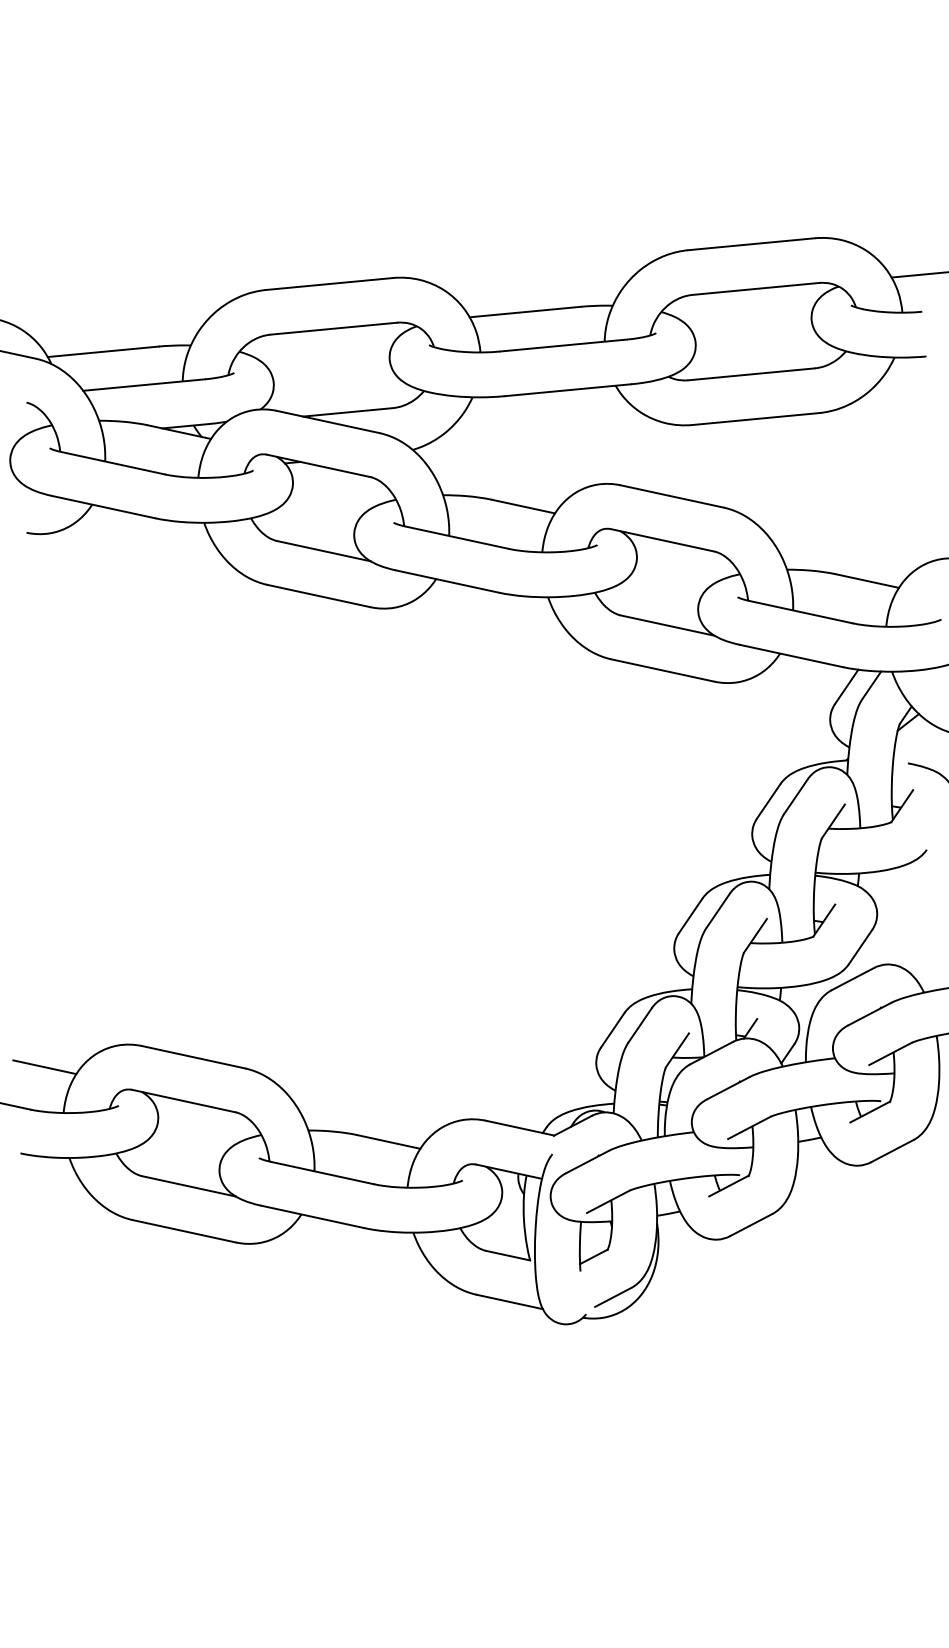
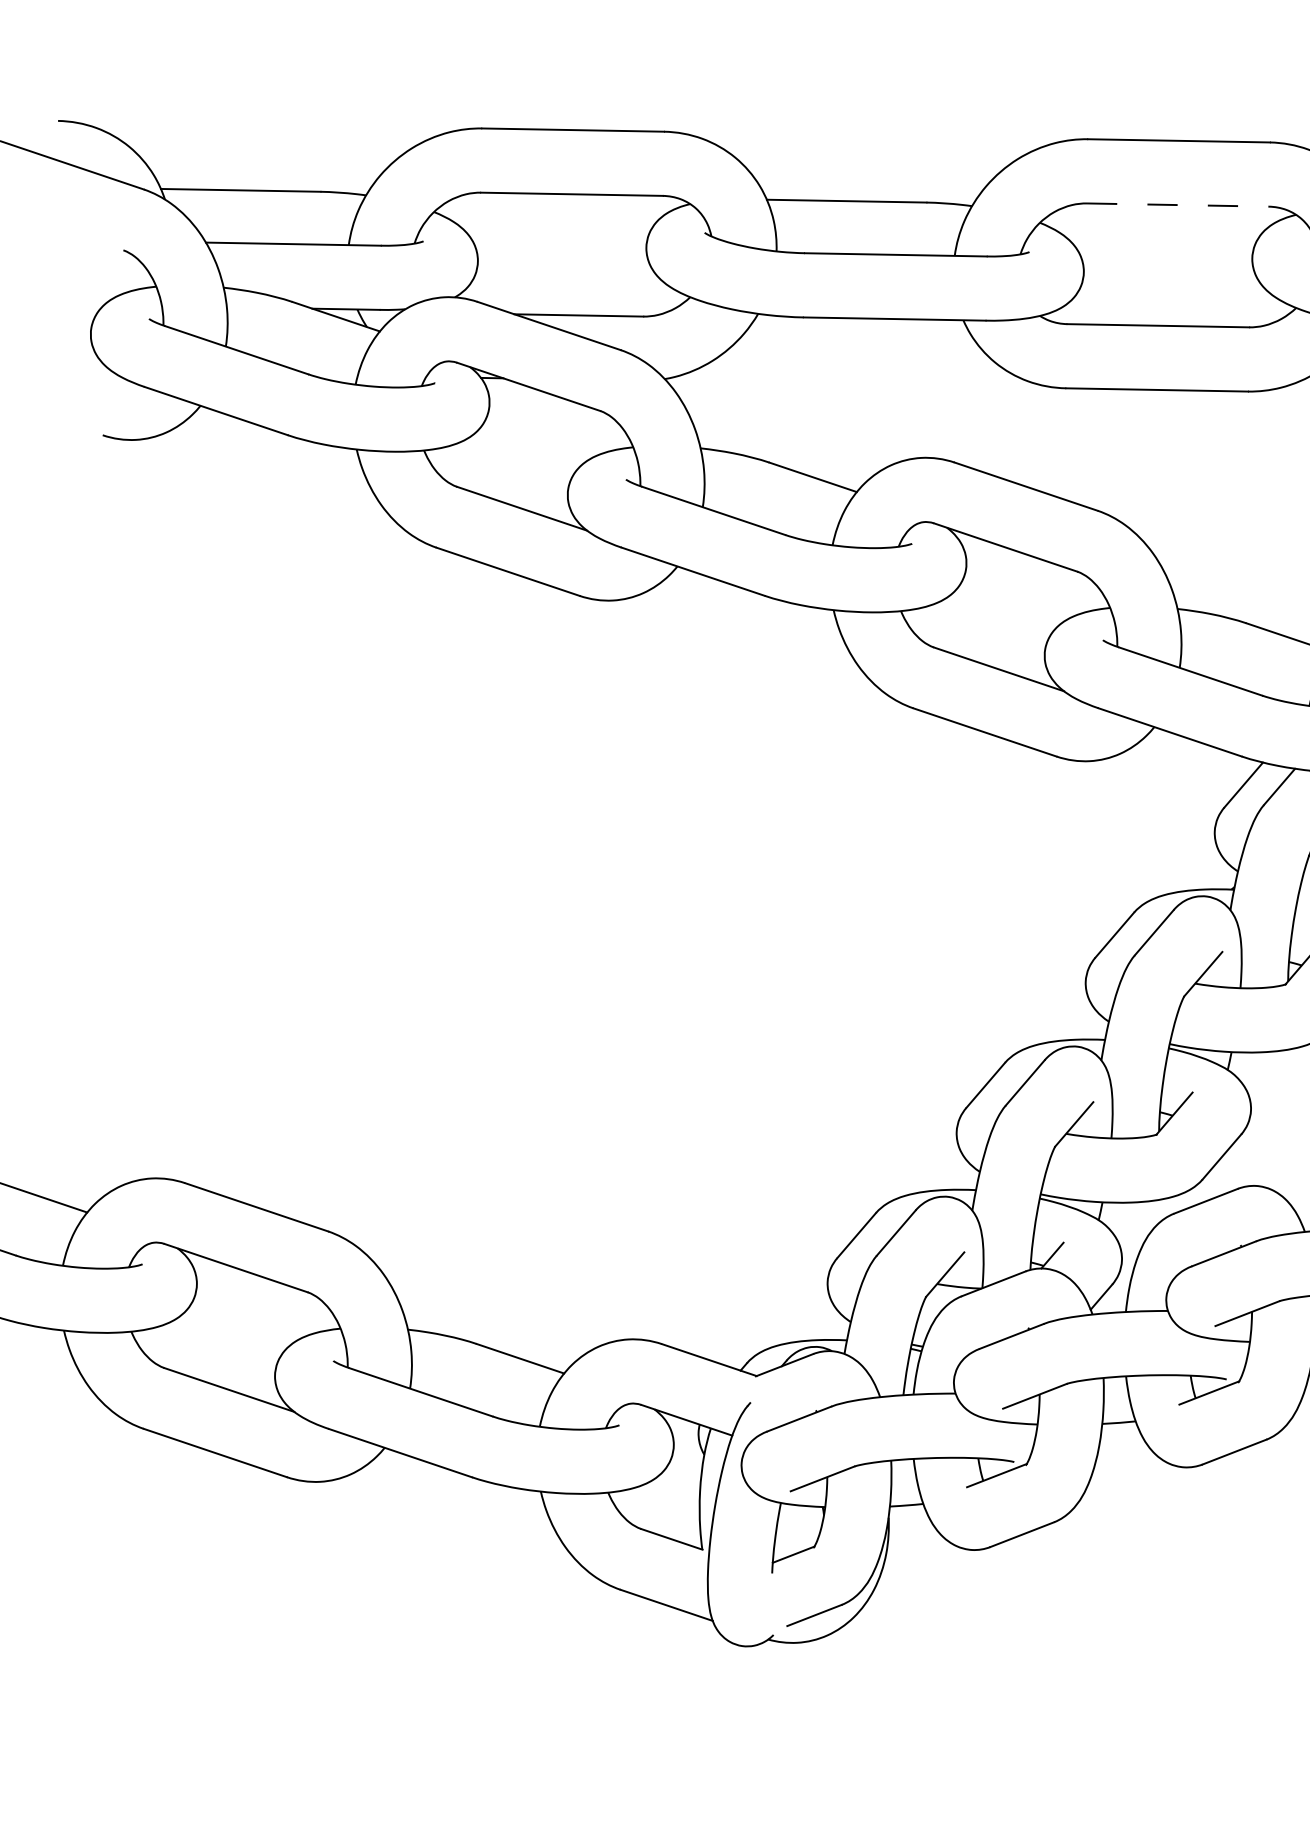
line: (755, 288) -> (1177, 204), solid -> dashed

